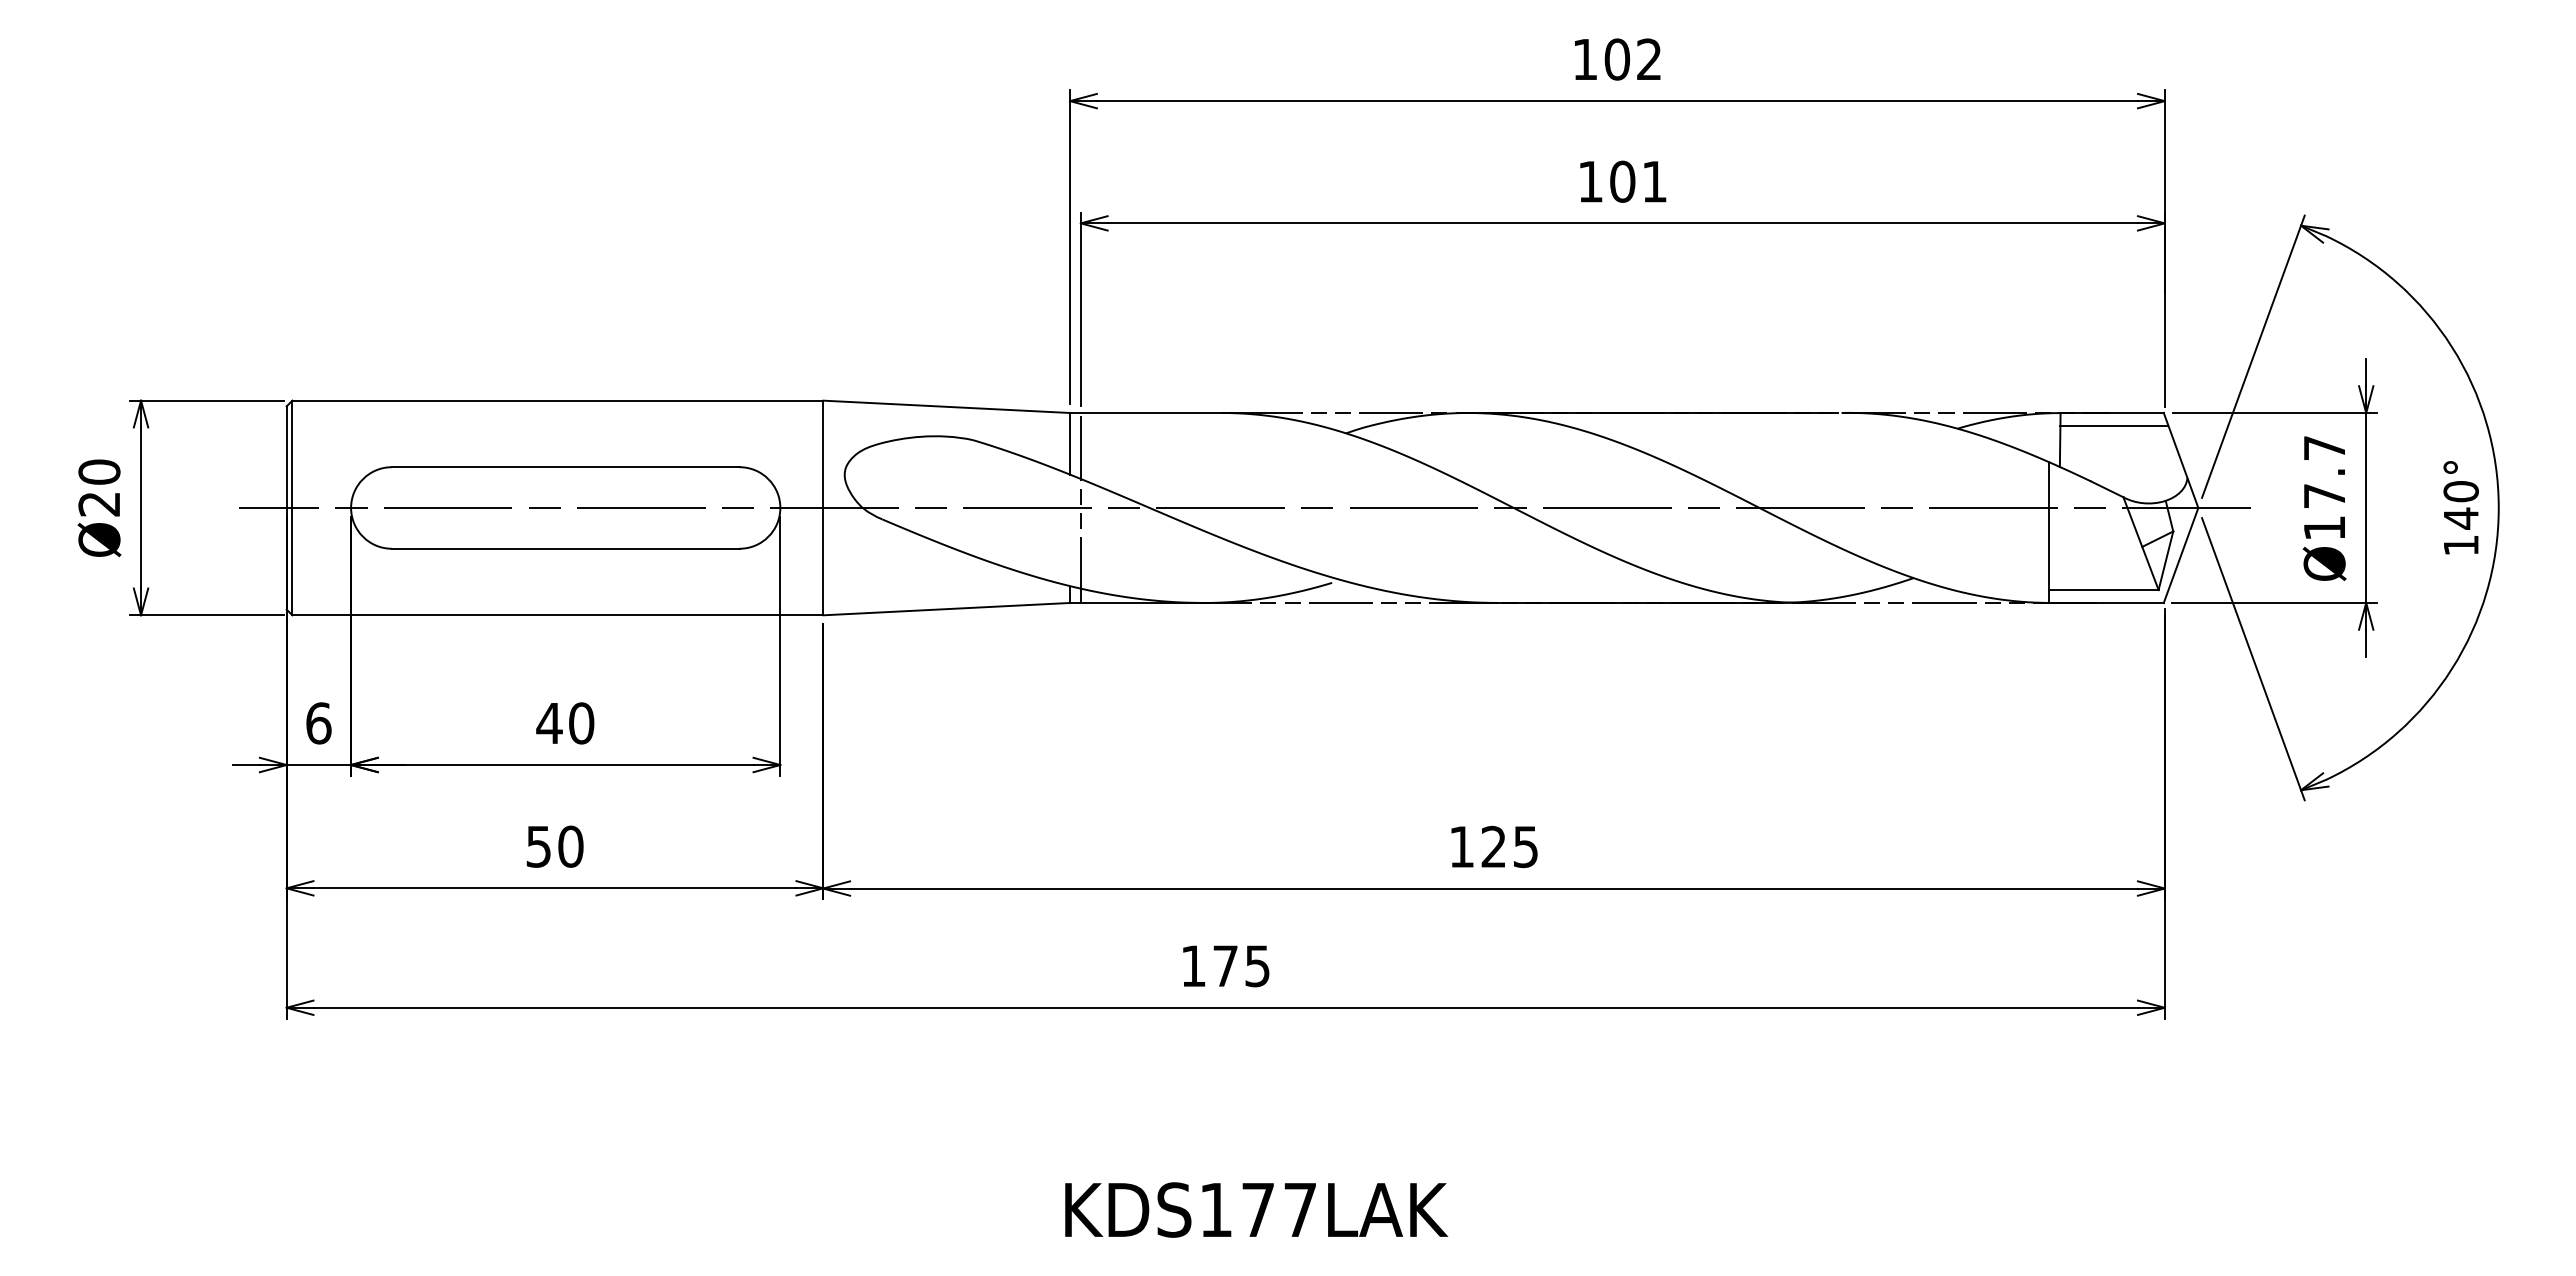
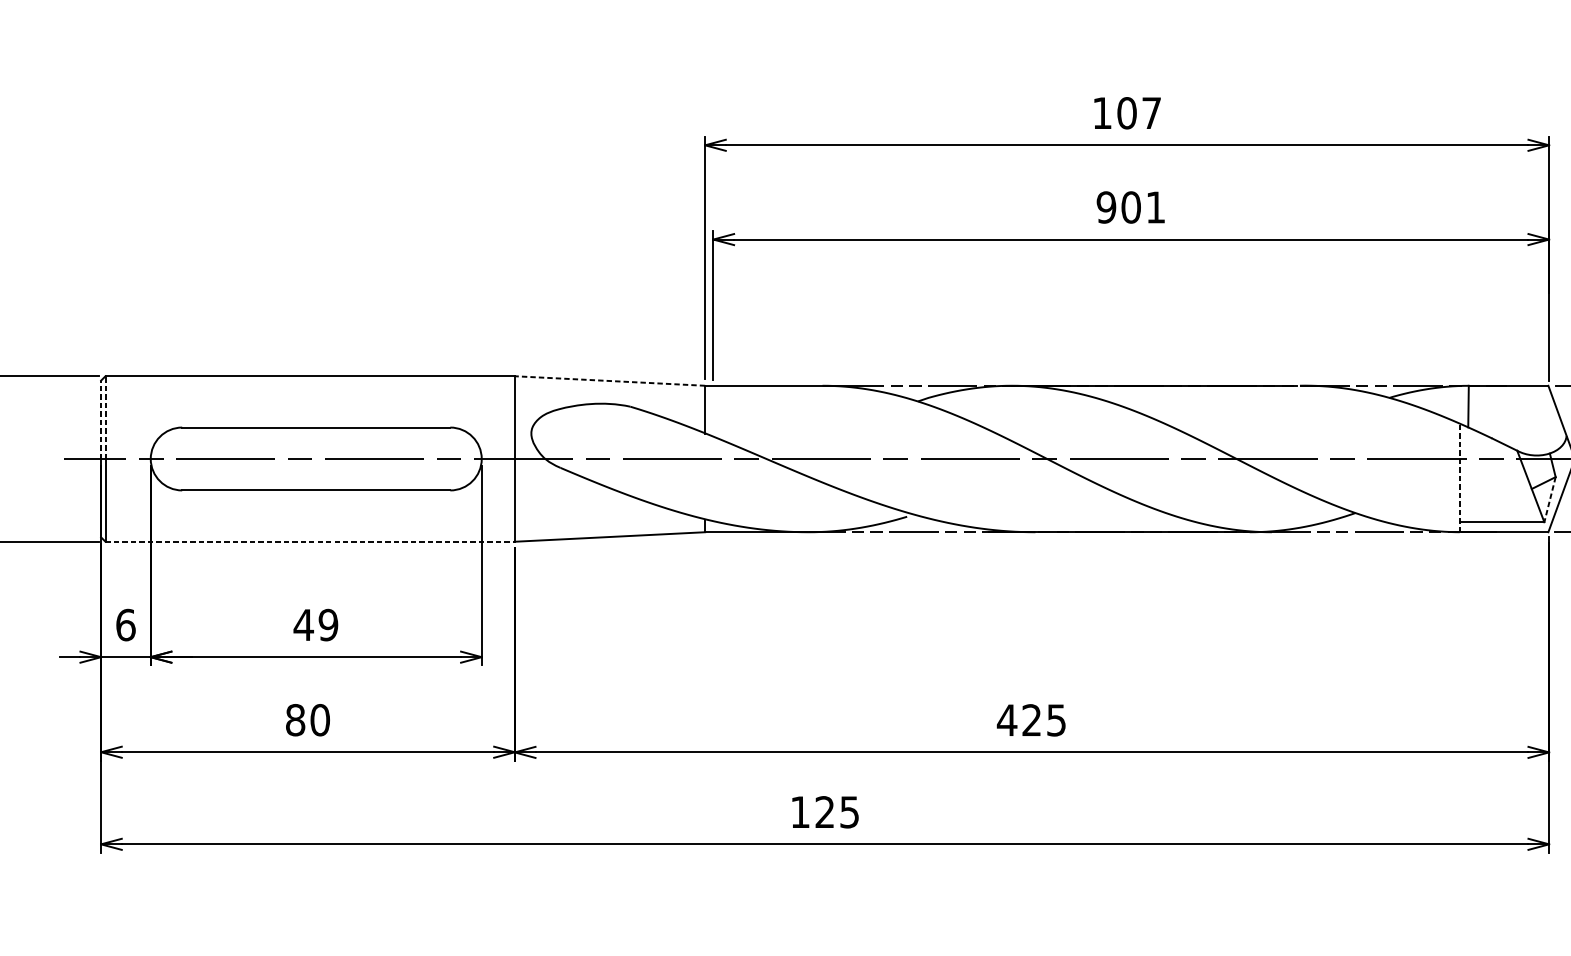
text: (1649, 58) -> (1151, 112), 102 -> 107
text: (1590, 181) -> (1106, 207), 101 -> 901
line: (946, 406) -> (609, 380), solid -> dashed
line: (2114, 425) -> (1510, 395), removed
line: (292, 454) -> (105, 417), solid -> dashed
line: (286, 457) -> (100, 420), solid -> dashed
line: (1080, 507) -> (713, 458), removed
line: (2048, 531) -> (1459, 477), solid -> dashed
line: (2165, 561) -> (1549, 500), solid -> dashed
line: (558, 615) -> (310, 541), solid -> dashed
text: (581, 723) -> (328, 625), 40 -> 49
text: (538, 846) -> (295, 720), 50 -> 80
text: (1461, 846) -> (1006, 720), 125 -> 425
text: (1225, 965) -> (824, 811), 175 -> 125

